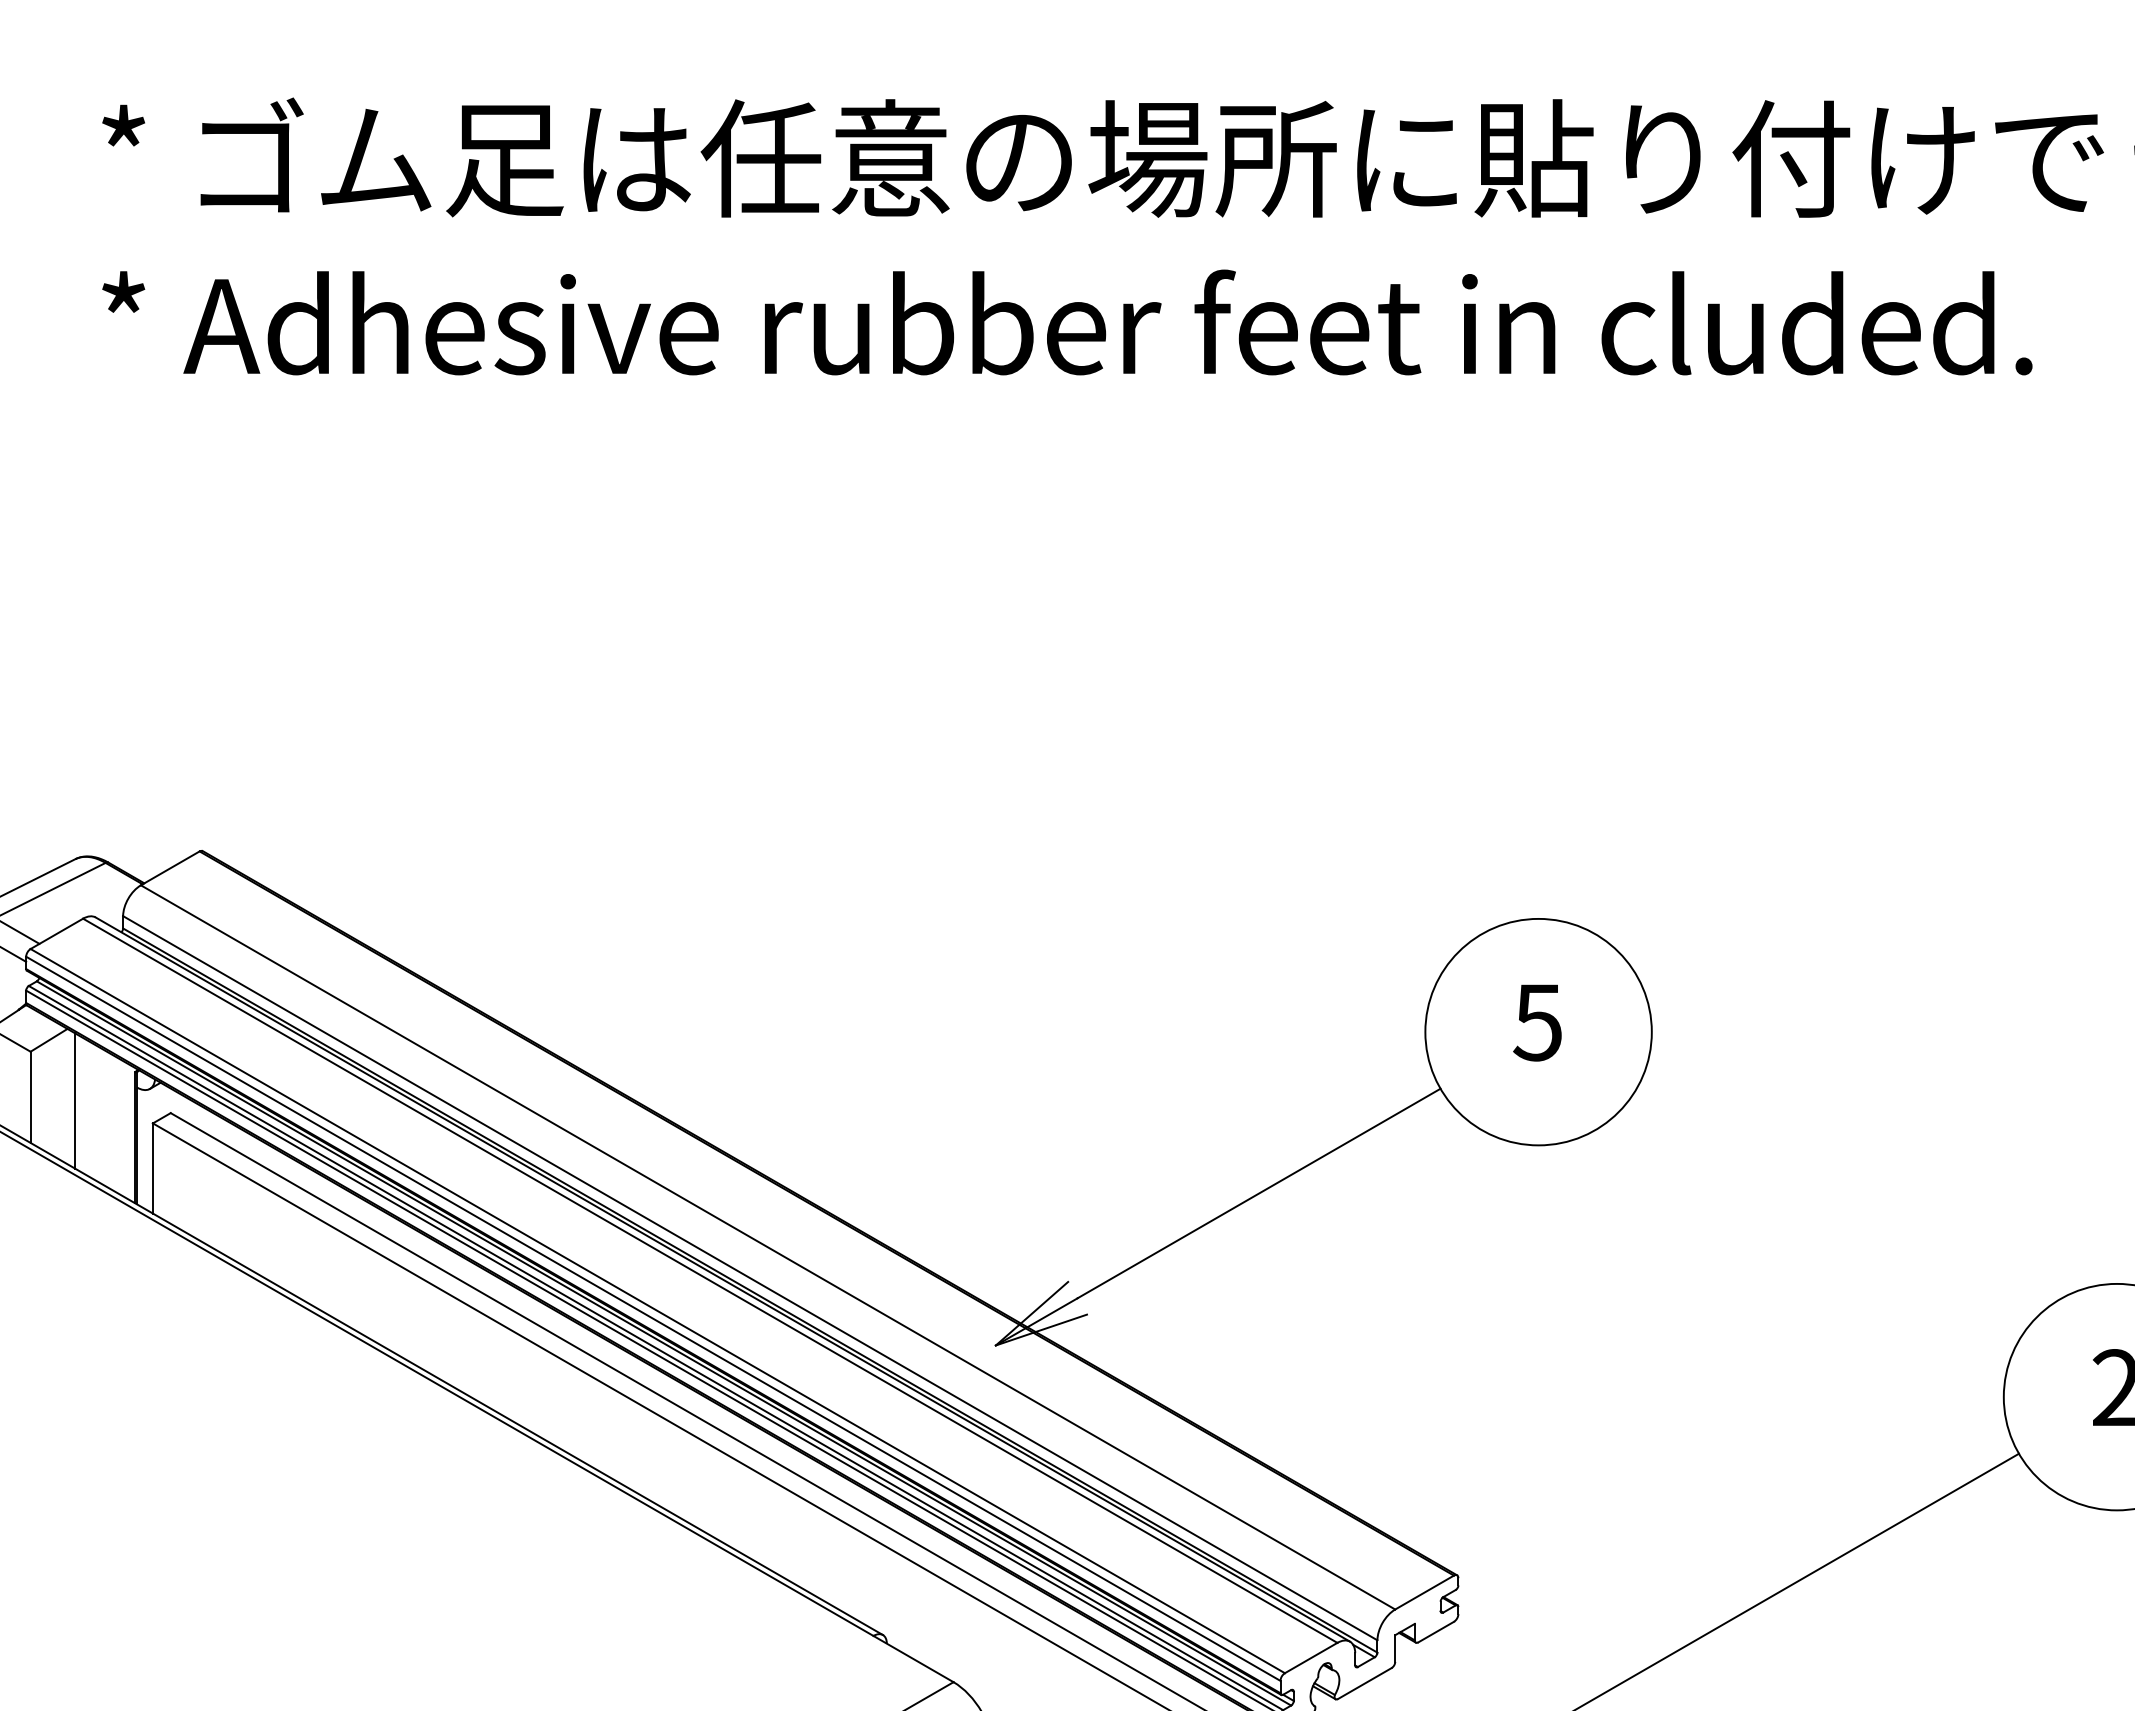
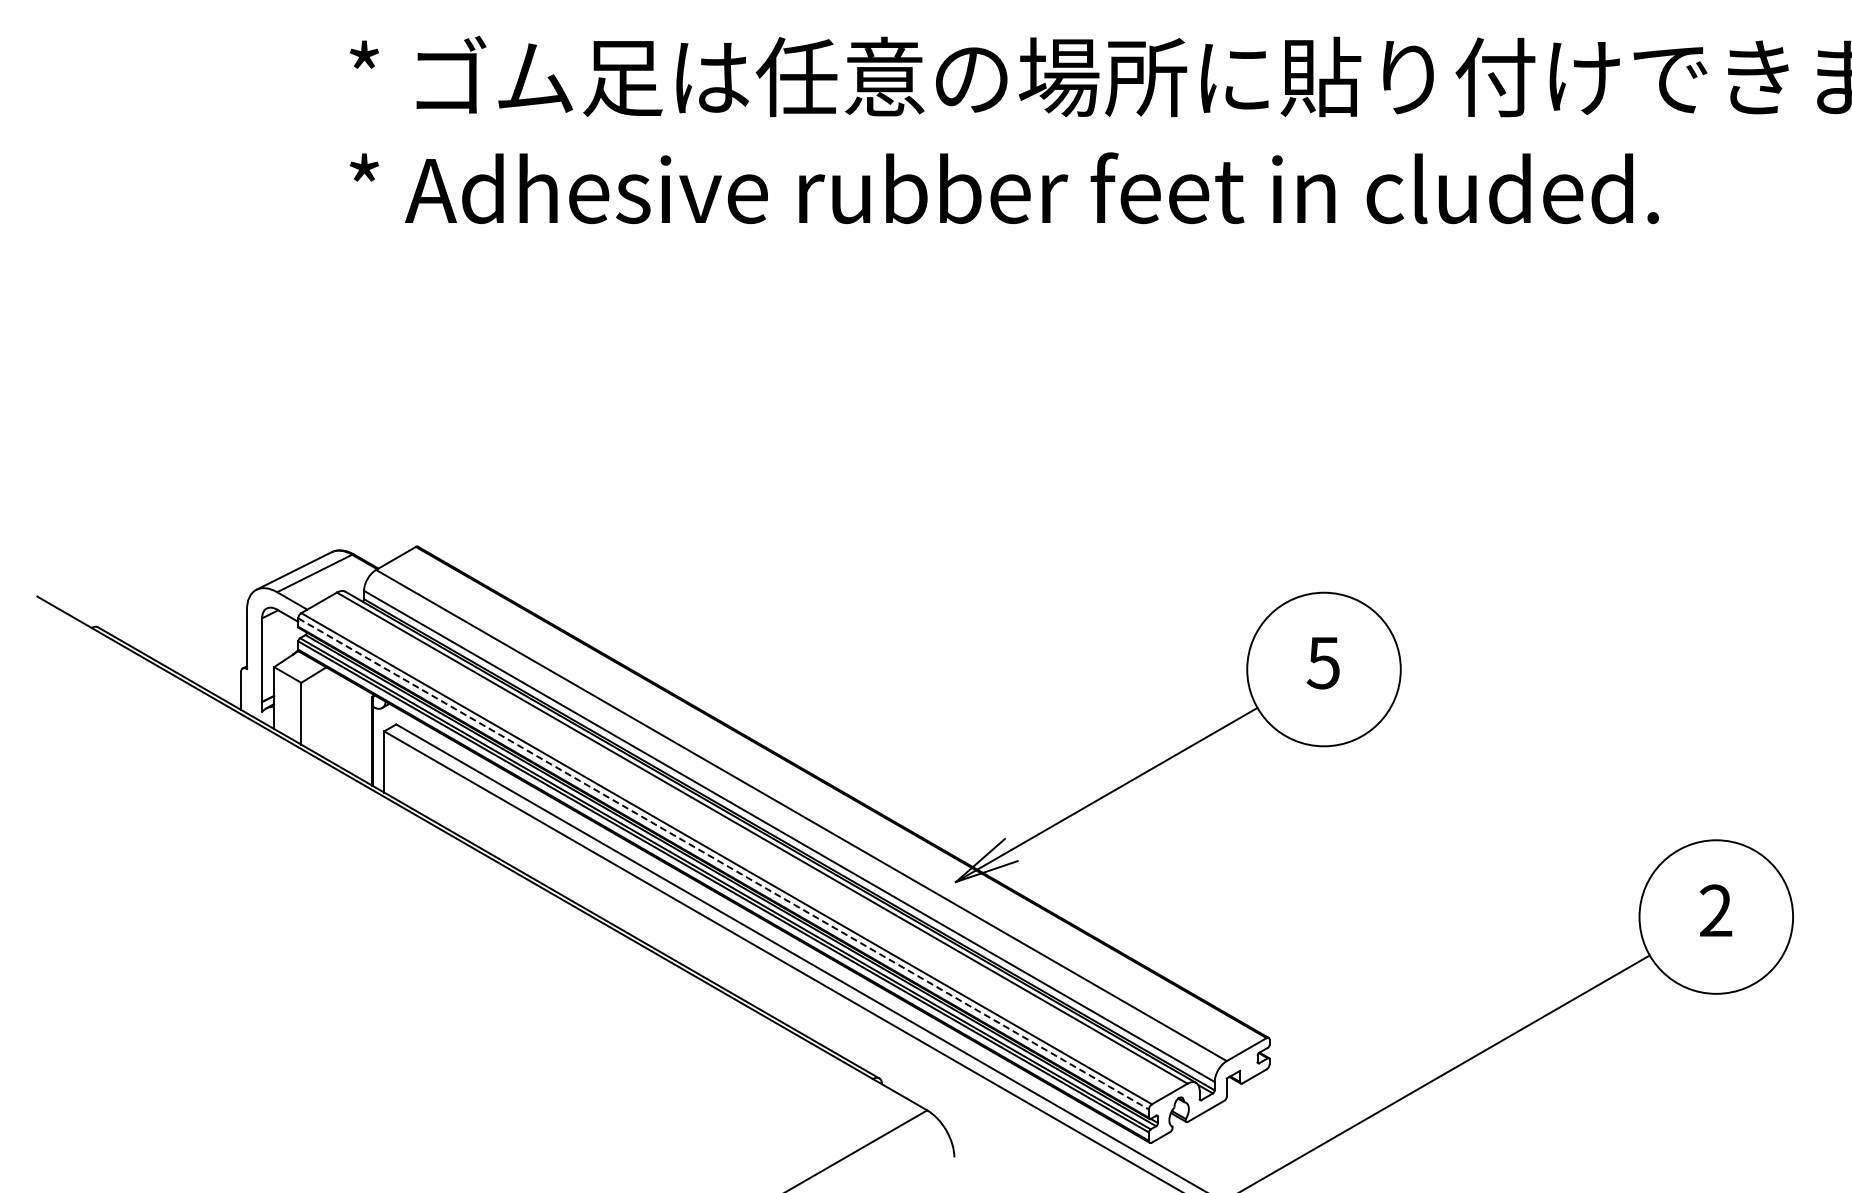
line: (75, 1101) -> (331, 716), removed
line: (654, 1319) -> (724, 864), solid -> dashed

